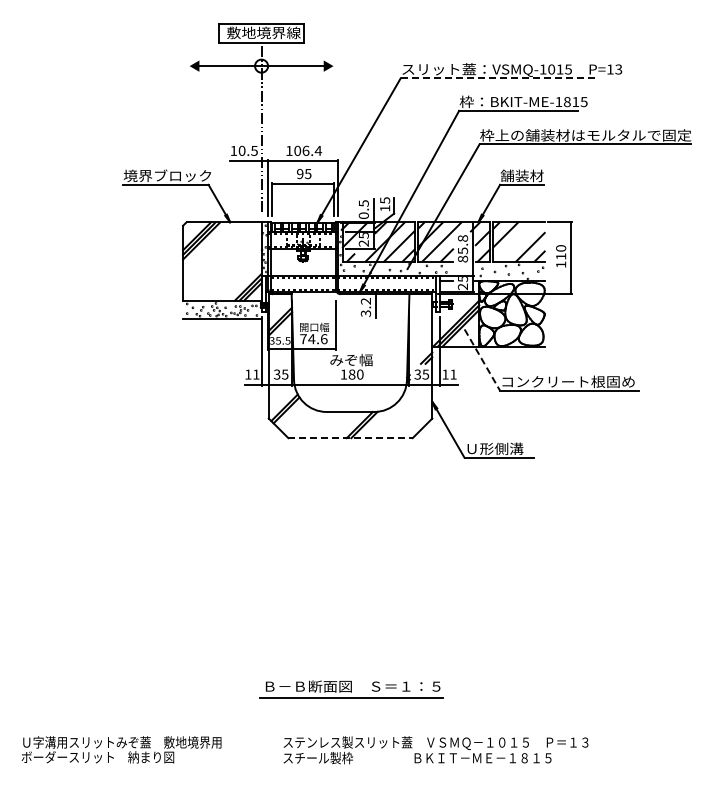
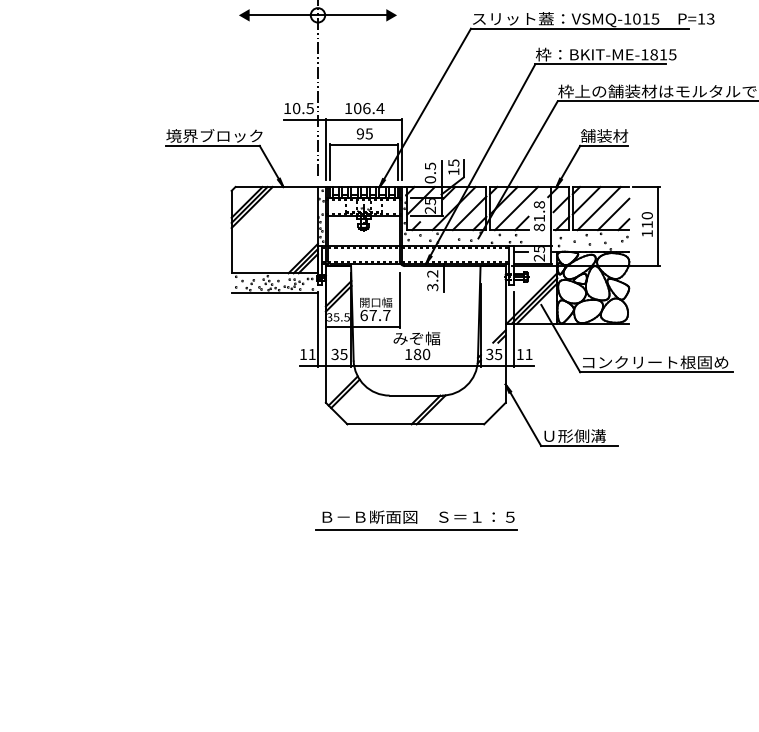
line: (500, 78) -> (580, 28), dashed -> solid
line: (516, 241) -> (598, 208), added
text: (463, 250) -> (539, 218), 85.8 -> 81.8
text: (313, 339) -> (375, 315), 74.6 -> 67.7
line: (482, 360) -> (560, 338), dashed -> solid
line: (351, 438) -> (416, 424), dashed -> solid
part: (351, 689) -> (416, 520), moved

